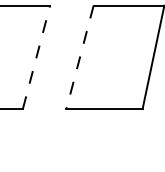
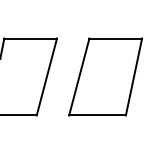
line: (35, 58) -> (46, 77), dashed -> solid
line: (80, 58) -> (79, 77), dashed -> solid

